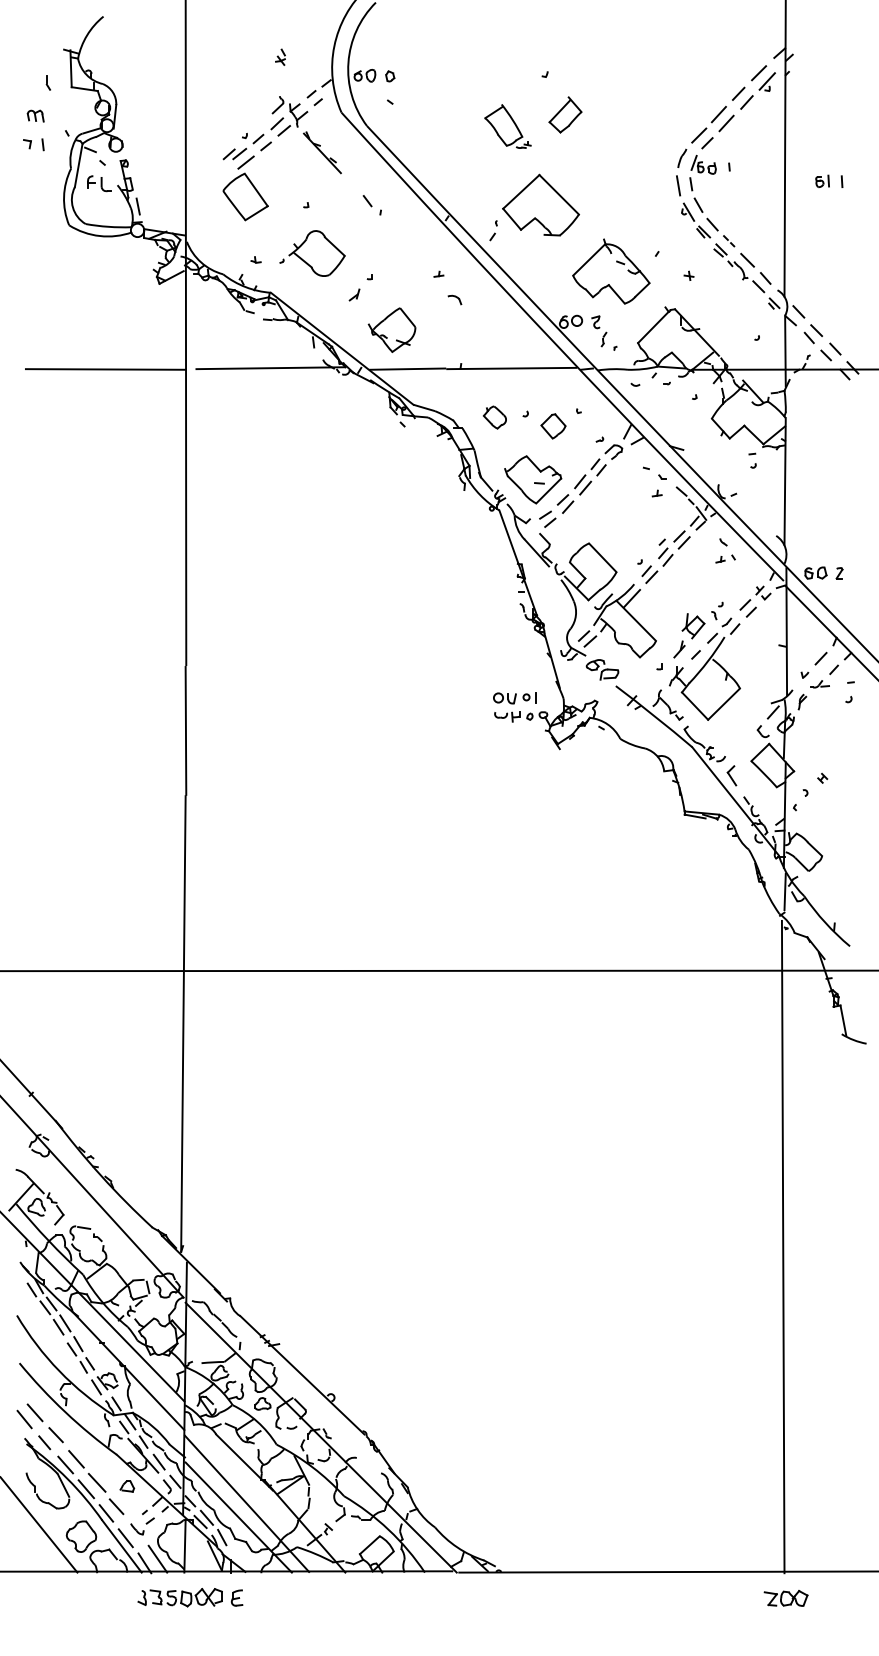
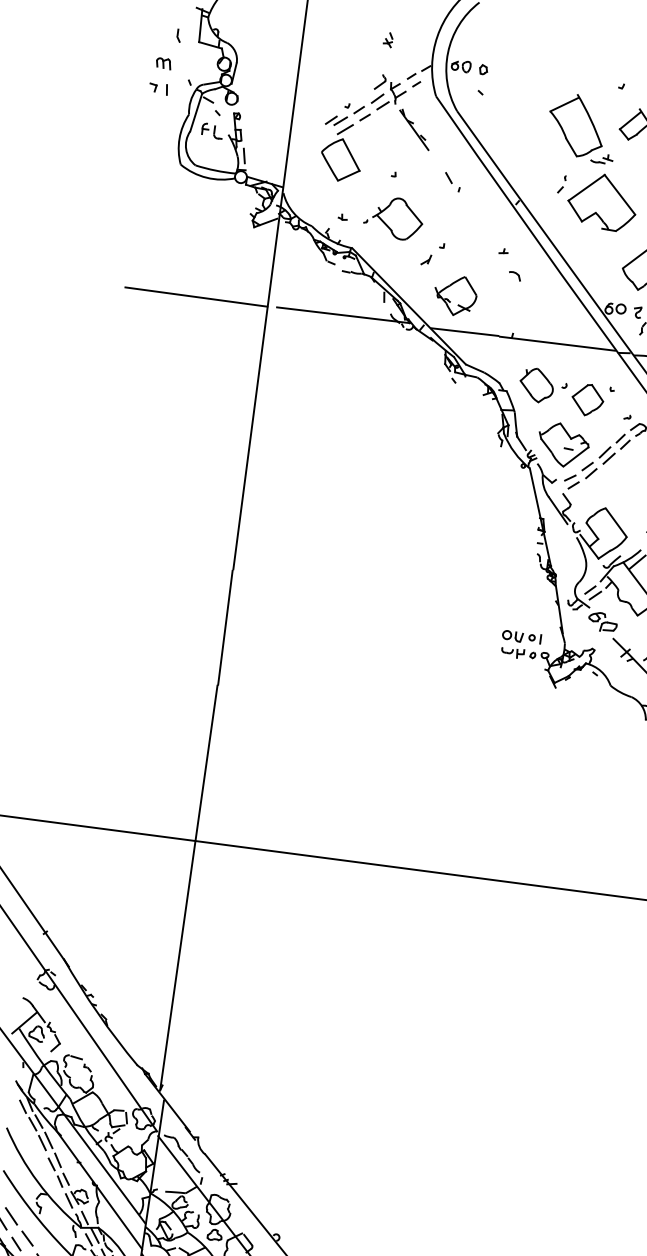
part: (507, 126) -> (581, 128), size x1.67
part: (493, 230) -> (561, 184), moved
part: (494, 417) -> (536, 385), size x1.67
part: (553, 426) -> (587, 400), size x1.43

